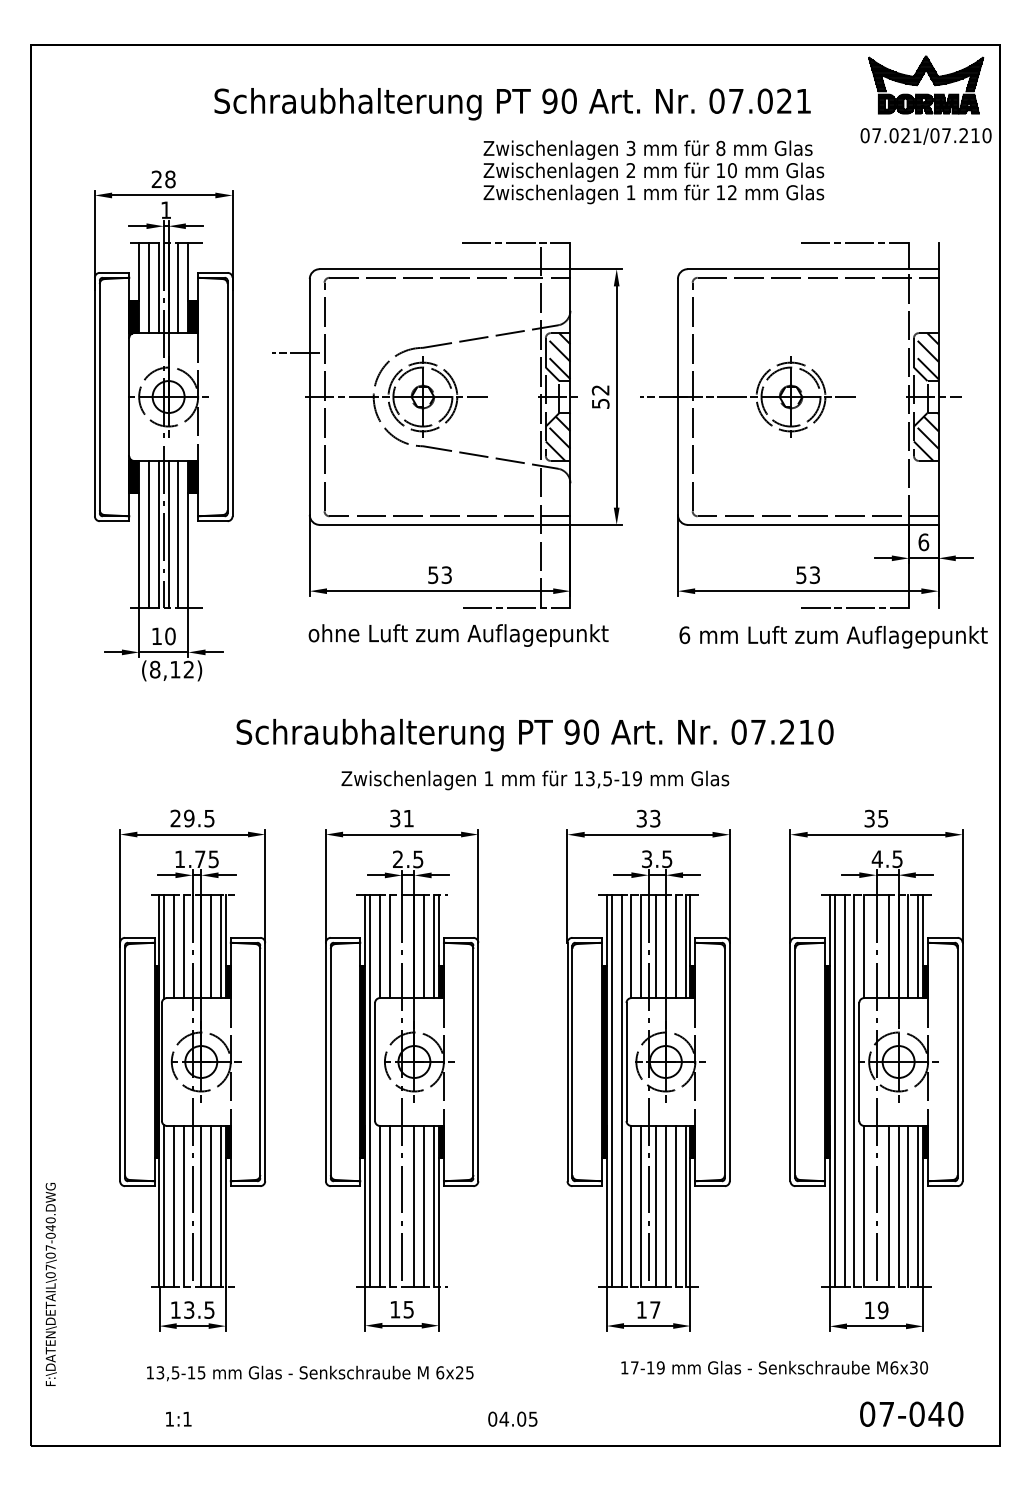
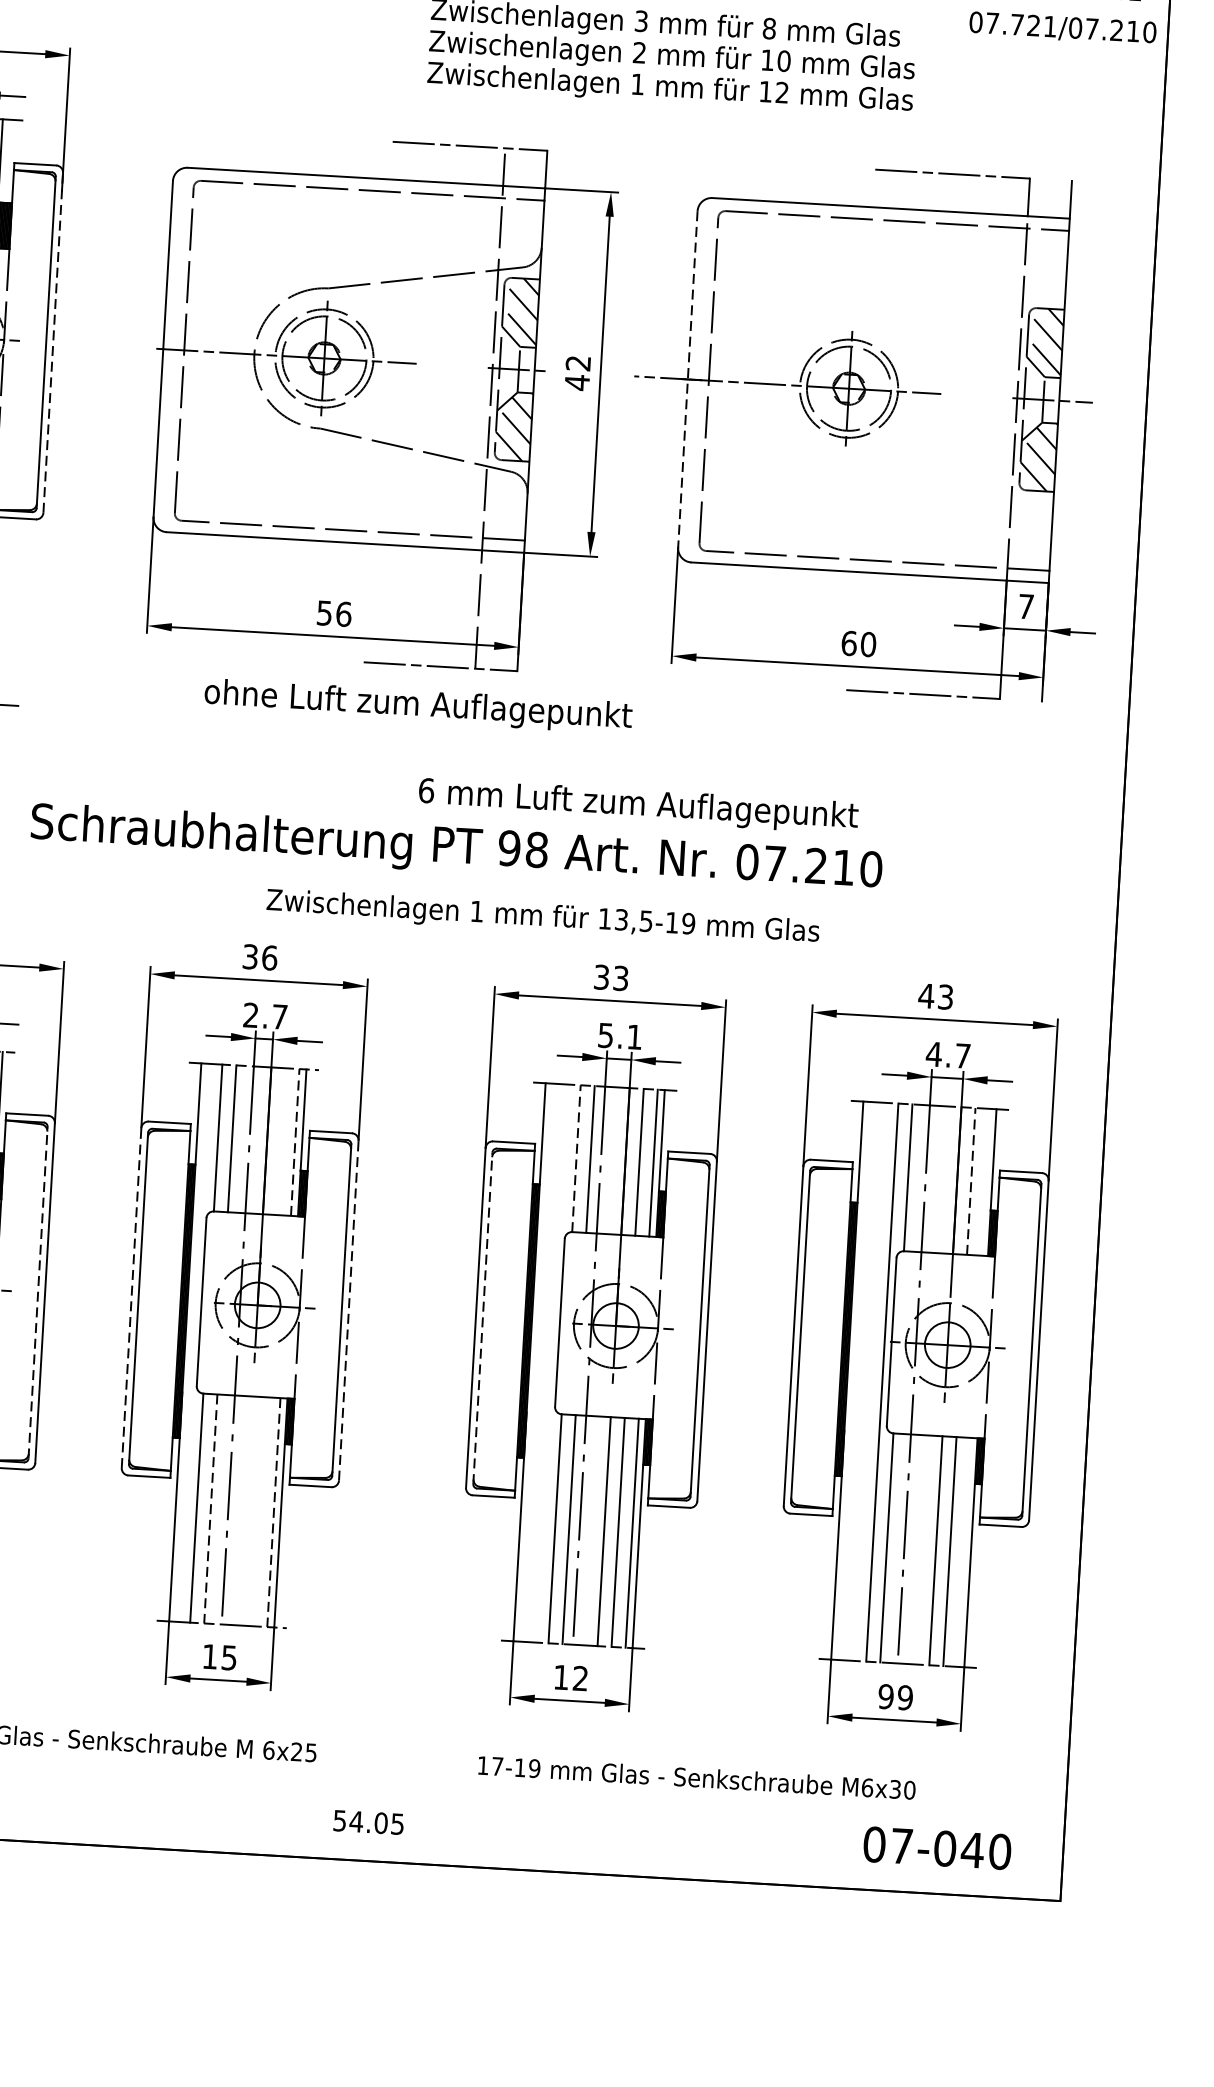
text: (893, 135) -> (1016, 24), 07.021/07.210 -> 07.721/07.210
line: (295, 353) -> (146, 285), removed
line: (232, 396) -> (53, 342), solid -> dashed
line: (677, 397) -> (687, 380), solid -> dashed
text: (600, 403) -> (576, 382), 52 -> 42
text: (923, 542) -> (1025, 606), 6 -> 7
text: (446, 575) -> (343, 614), 53 -> 56
text: (808, 575) -> (859, 644), 53 -> 60
text: (458, 635) -> (418, 706), moved
text: (833, 637) -> (638, 806), moved
text: (591, 731) -> (537, 848), 90 -> 98
text: (535, 780) -> (543, 917), moved
text: (408, 818) -> (269, 957), 31 -> 36
text: (876, 818) -> (936, 996), 35 -> 43
text: (418, 859) -> (280, 1017), 2.5 -> 2.7
text: (657, 859) -> (620, 1036), 3.5 -> 5.1
text: (897, 859) -> (962, 1056), 4.5 -> 4.7
line: (424, 946) -> (281, 1141), removed
line: (434, 946) -> (295, 1142), solid -> dashed
line: (631, 946) -> (576, 1158), solid -> dashed
line: (656, 946) -> (612, 1160), removed
line: (888, 946) -> (942, 1179), removed
line: (908, 946) -> (971, 1181), solid -> dashed
line: (918, 946) -> (985, 1182), removed
line: (260, 1061) -> (38, 1292), solid -> dashed
line: (325, 1061) -> (131, 1297), solid -> dashed
line: (478, 1061) -> (349, 1309), solid -> dashed
line: (572, 1061) -> (483, 1317), solid -> dashed
line: (370, 1090) -> (192, 1342), removed
line: (611, 1090) -> (536, 1362), removed
line: (621, 1090) -> (550, 1362), removed
line: (834, 1090) -> (854, 1380), removed
line: (844, 1090) -> (868, 1381), removed
line: (414, 1205) -> (246, 1509), removed
line: (424, 1205) -> (260, 1510), removed
line: (656, 1205) -> (590, 1529), removed
line: (888, 1205) -> (921, 1548), removed
line: (918, 1205) -> (964, 1551), removed
line: (389, 1206) -> (210, 1509), solid -> dashed
line: (434, 1206) -> (274, 1512), solid -> dashed
text: (655, 1309) -> (580, 1677), 17 -> 12
text: (869, 1310) -> (885, 1696), 19 -> 99
text: (774, 1367) -> (696, 1777), moved
text: (492, 1418) -> (339, 1819), 04.05 -> 54.05

